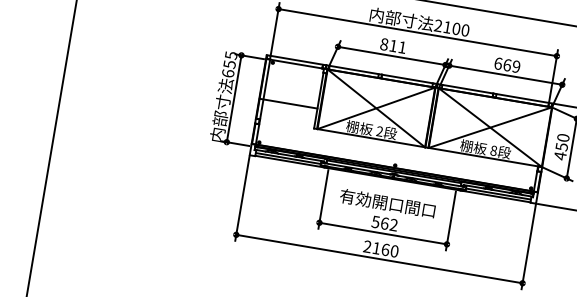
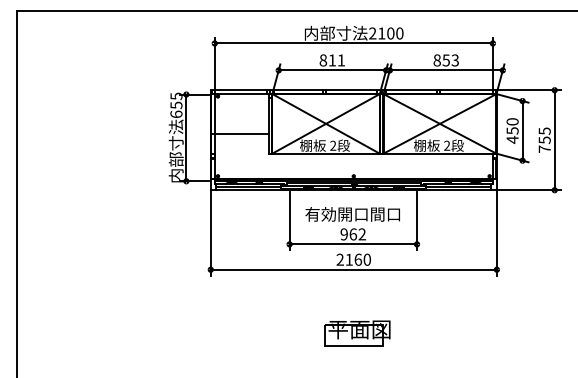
text: (506, 65) -> (445, 60), 669 -> 853
text: (494, 150) -> (447, 145), 8 -> 2
text: (375, 222) -> (343, 234), 562 -> 962

